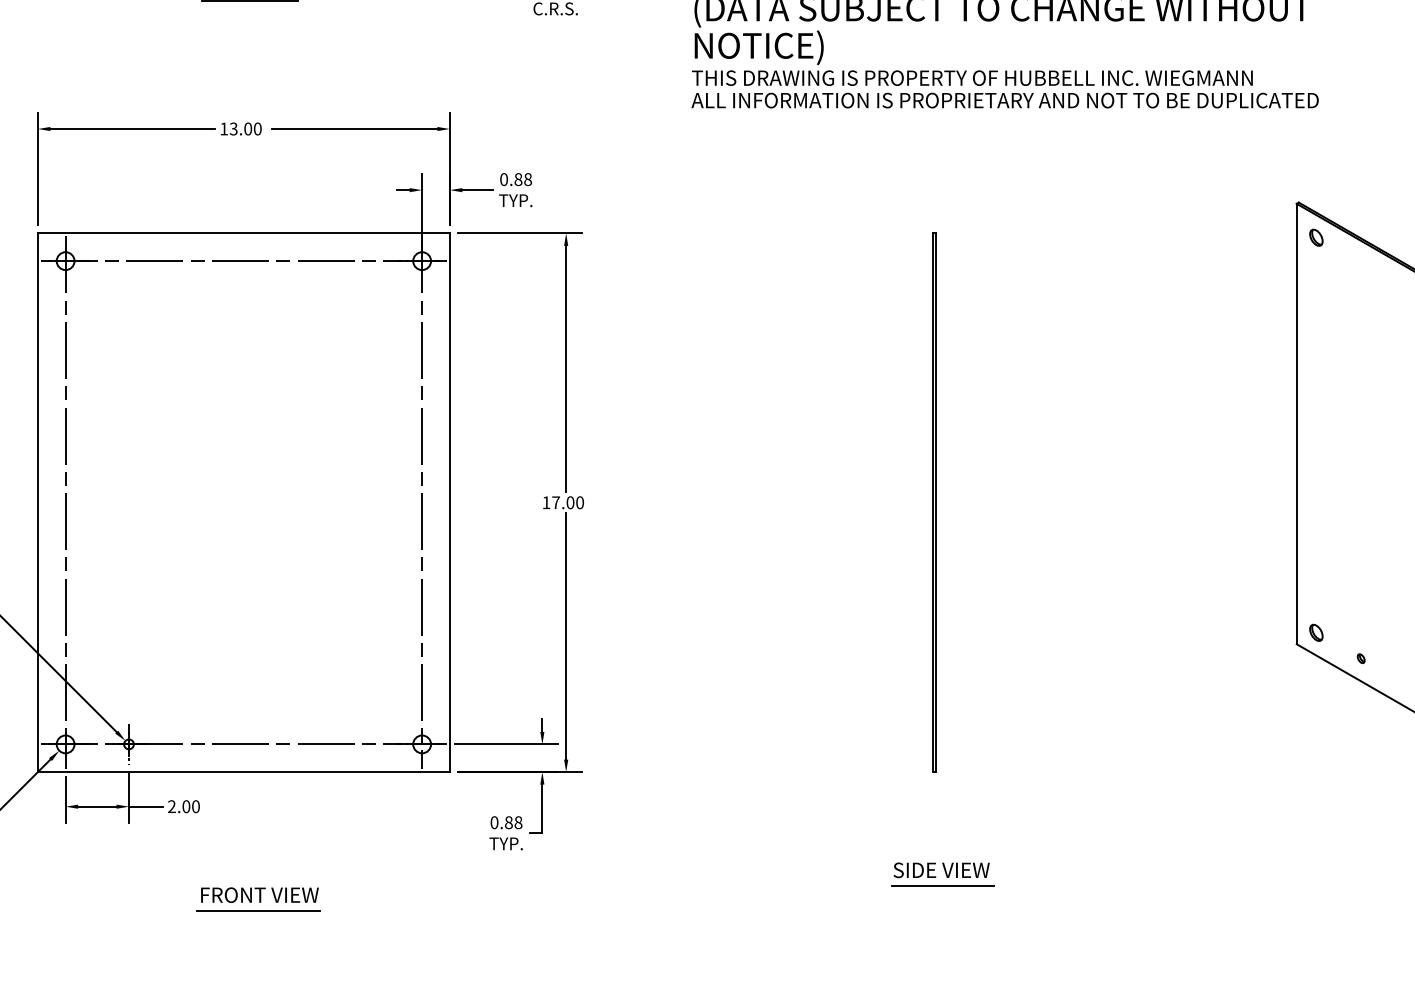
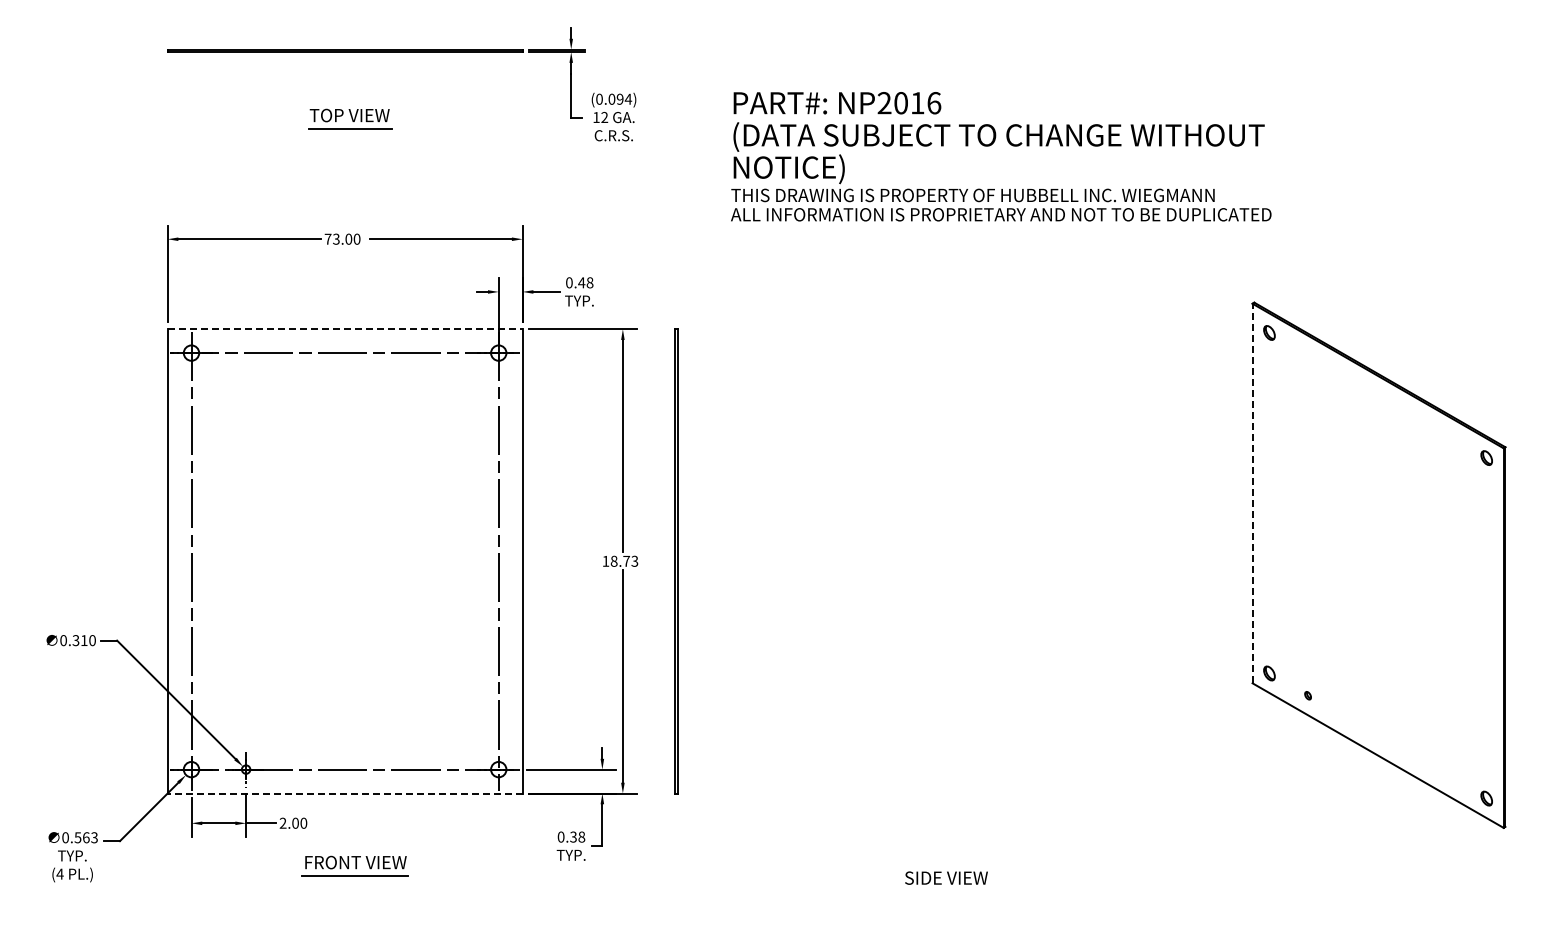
text: (223, 128) -> (327, 238), 13.00 -> 73.00
text: (518, 179) -> (581, 282), 0.88 -> 0.48
line: (244, 233) -> (345, 329), solid -> dashed
line: (1296, 424) -> (1252, 493), solid -> dashed
text: (568, 501) -> (624, 560), 17.00 -> 18.73
line: (933, 502) -> (675, 561), moved
line: (244, 772) -> (345, 793), solid -> dashed
text: (508, 822) -> (573, 836), 0.88 -> 0.38
line: (942, 885) -> (947, 891), removed
part: (258, 898) -> (354, 865), moved

